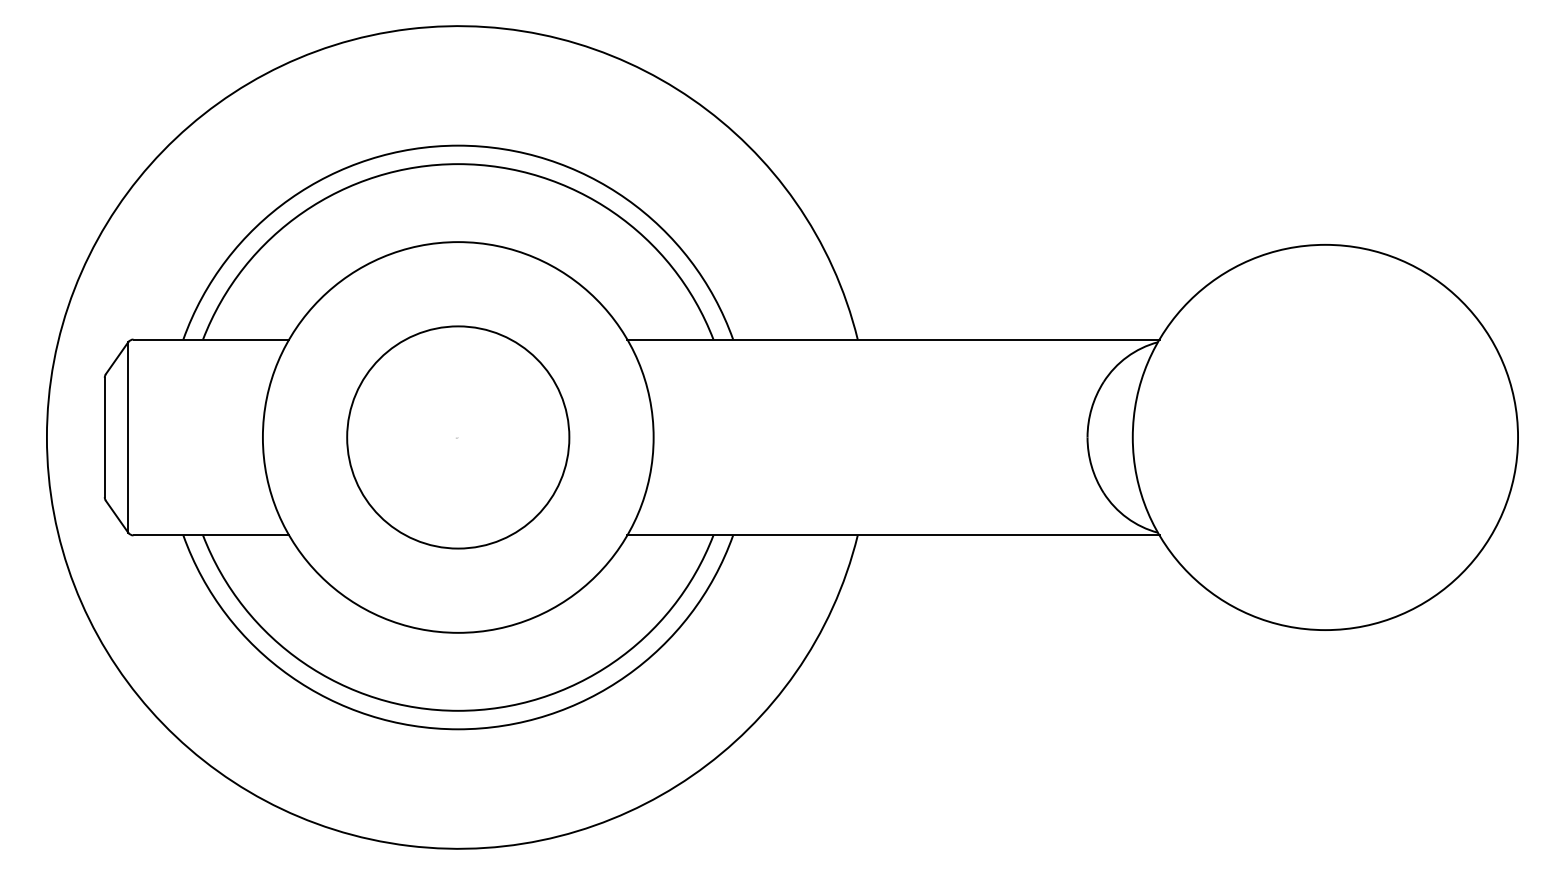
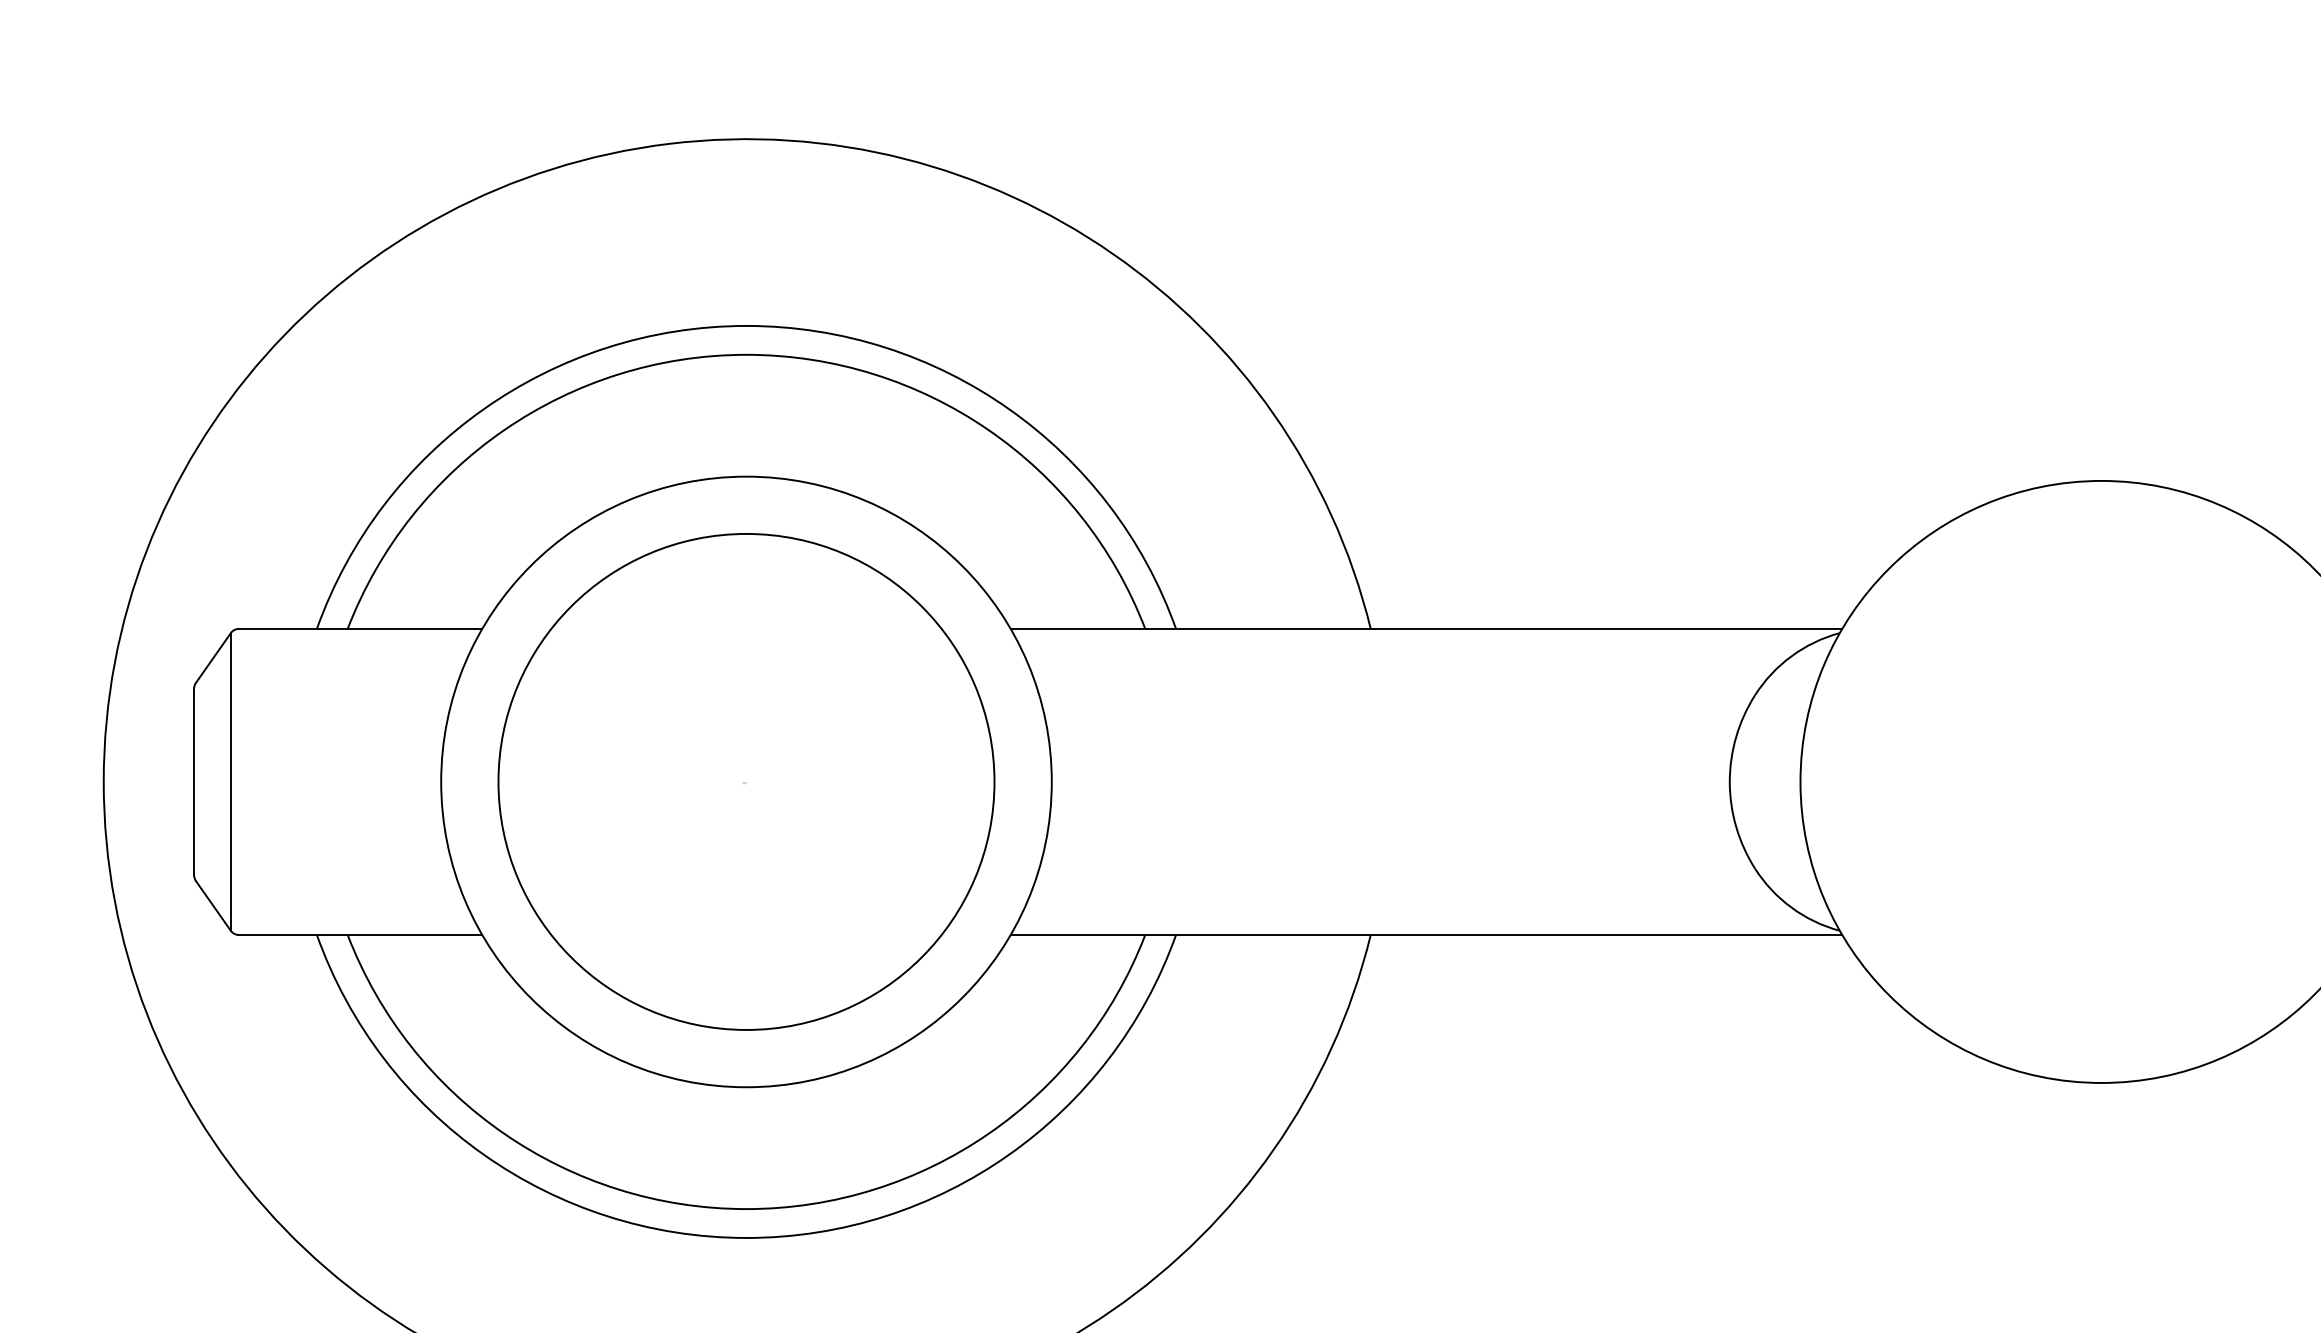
circle: (457, 437) -> (745, 781), size x1.43

